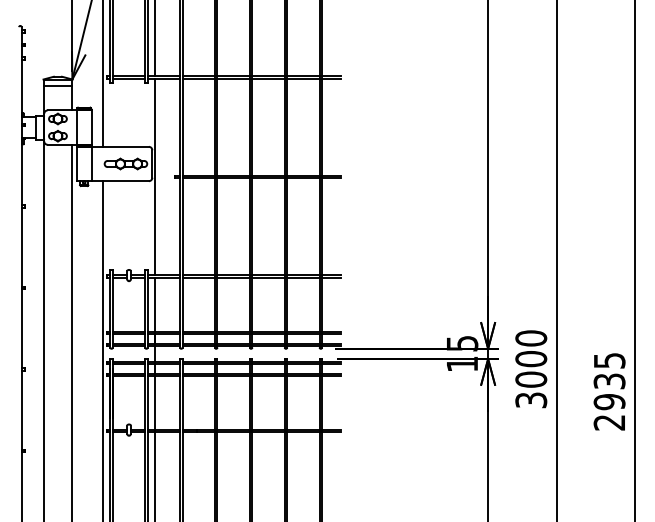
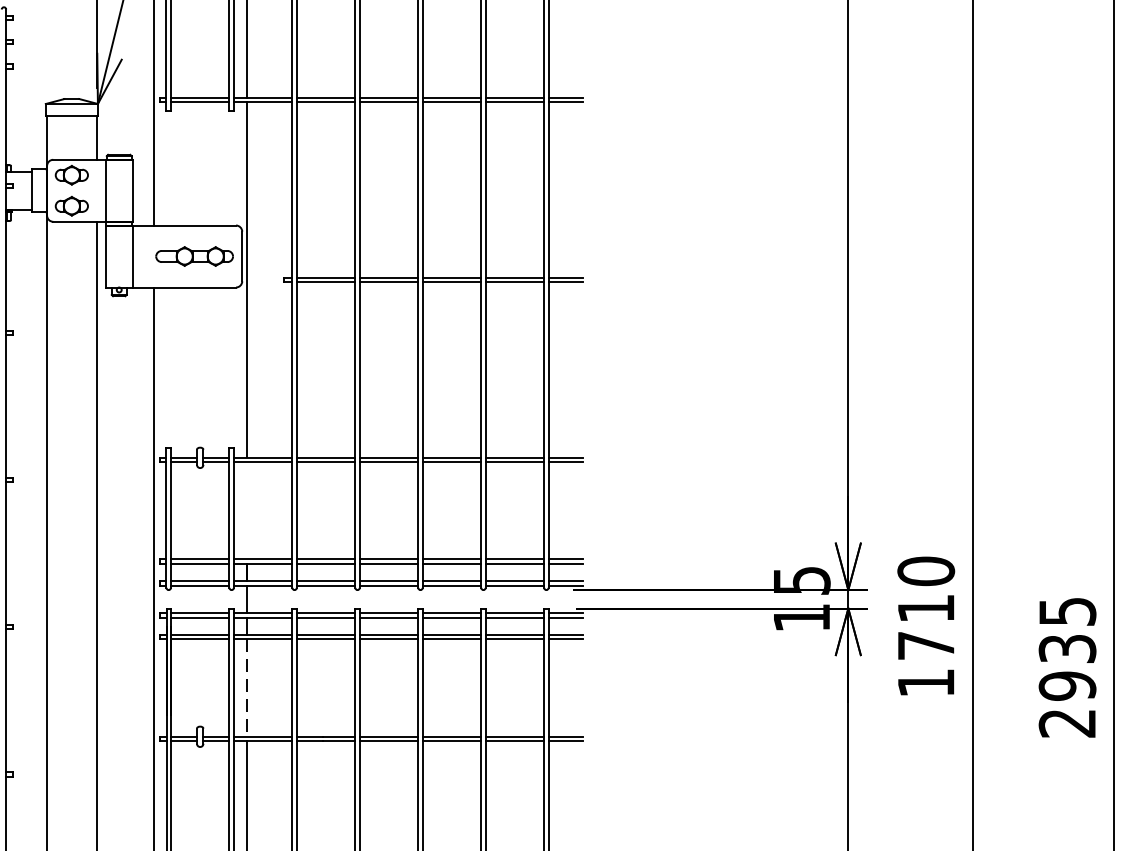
line: (154, 304) -> (246, 510), removed
text: (531, 379) -> (926, 645), 3000 -> 1710
line: (154, 403) -> (246, 688), solid -> dashed

